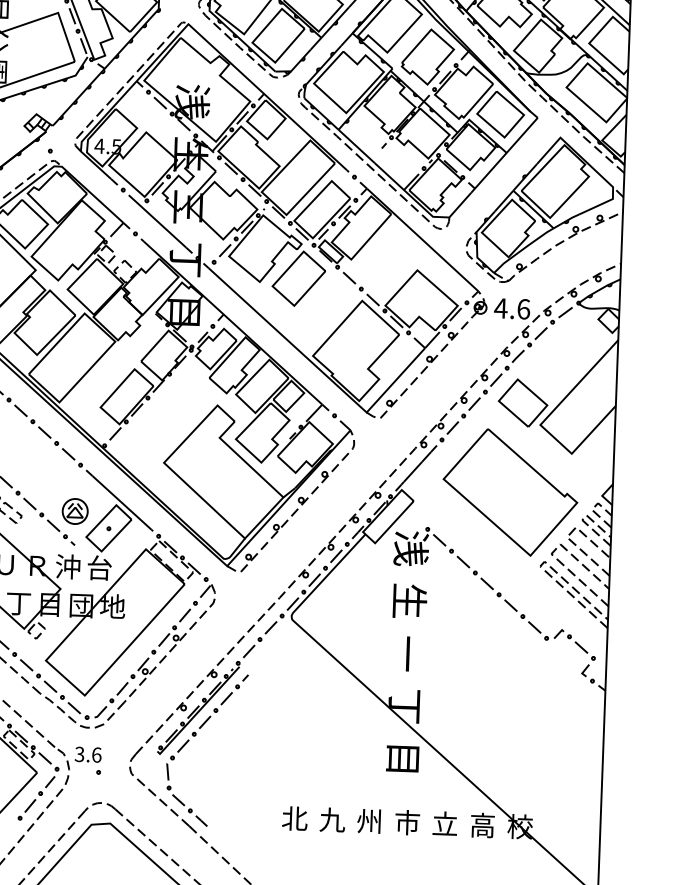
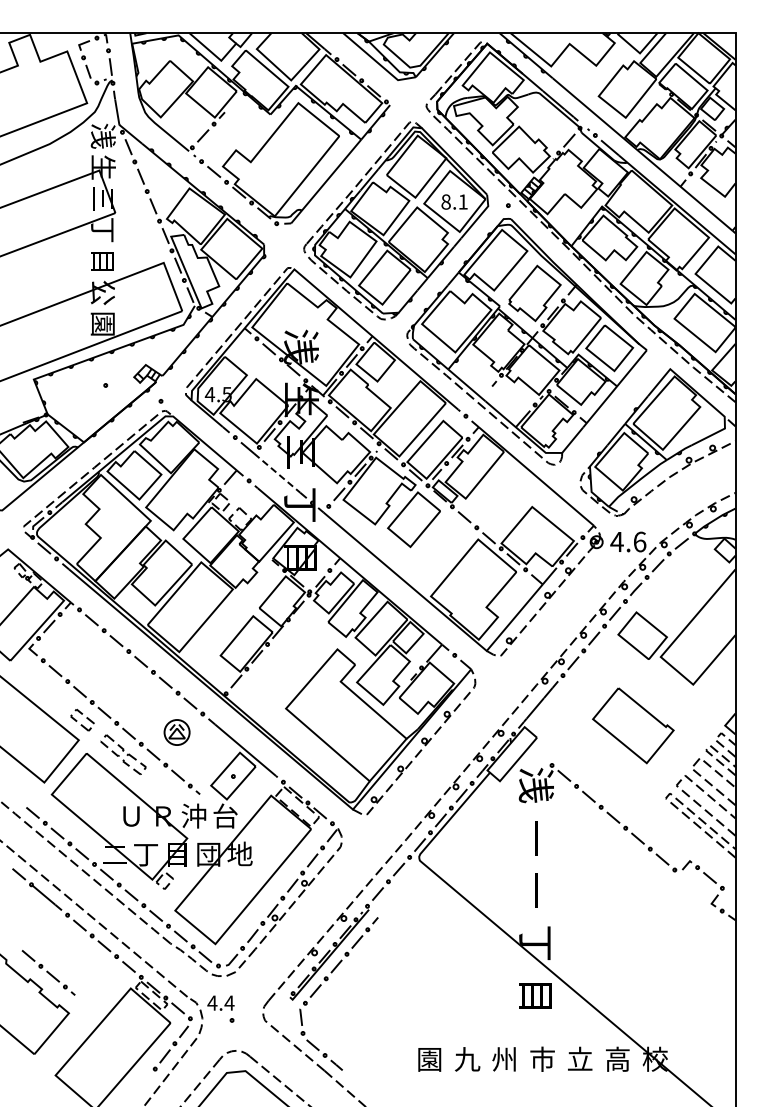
line: (164, 227) -> (277, 473), solid -> dashed
part: (510, 492) -> (633, 725), size x0.6
part: (74, 511) -> (176, 732), moved
text: (410, 601) -> (537, 838), 生 -> 一
text: (87, 754) -> (220, 1002), 3.6 -> 4.4
text: (294, 818) -> (429, 1059), 北 -> 園

